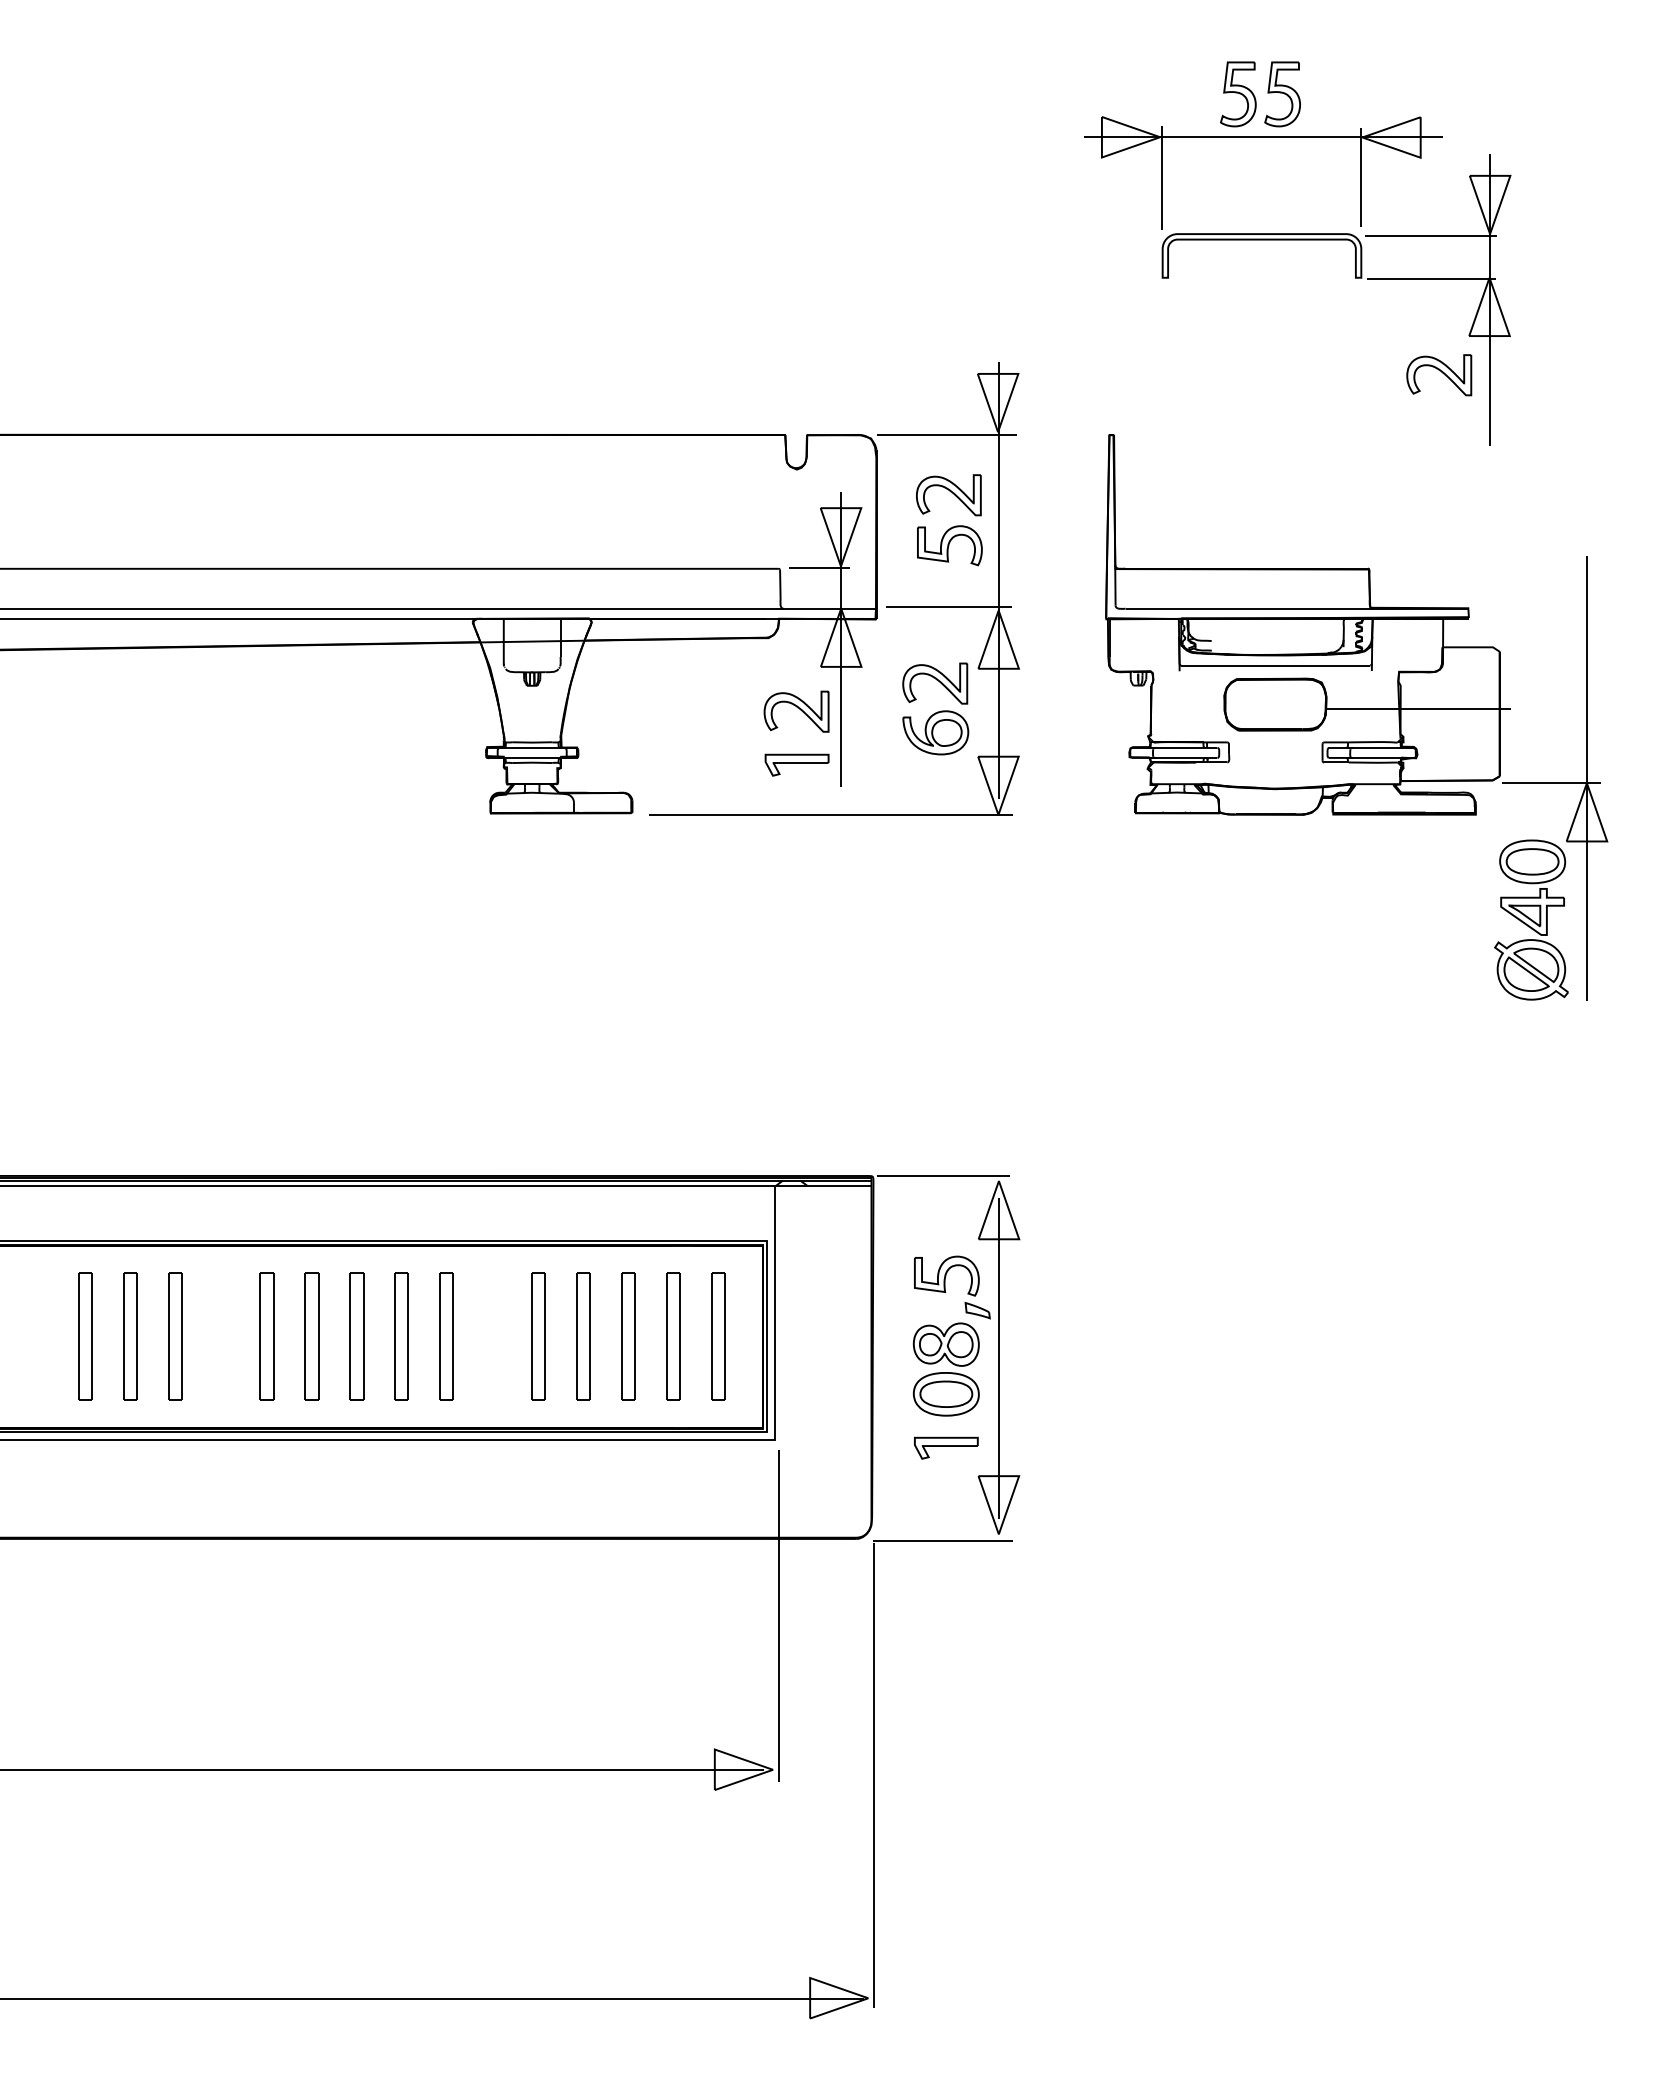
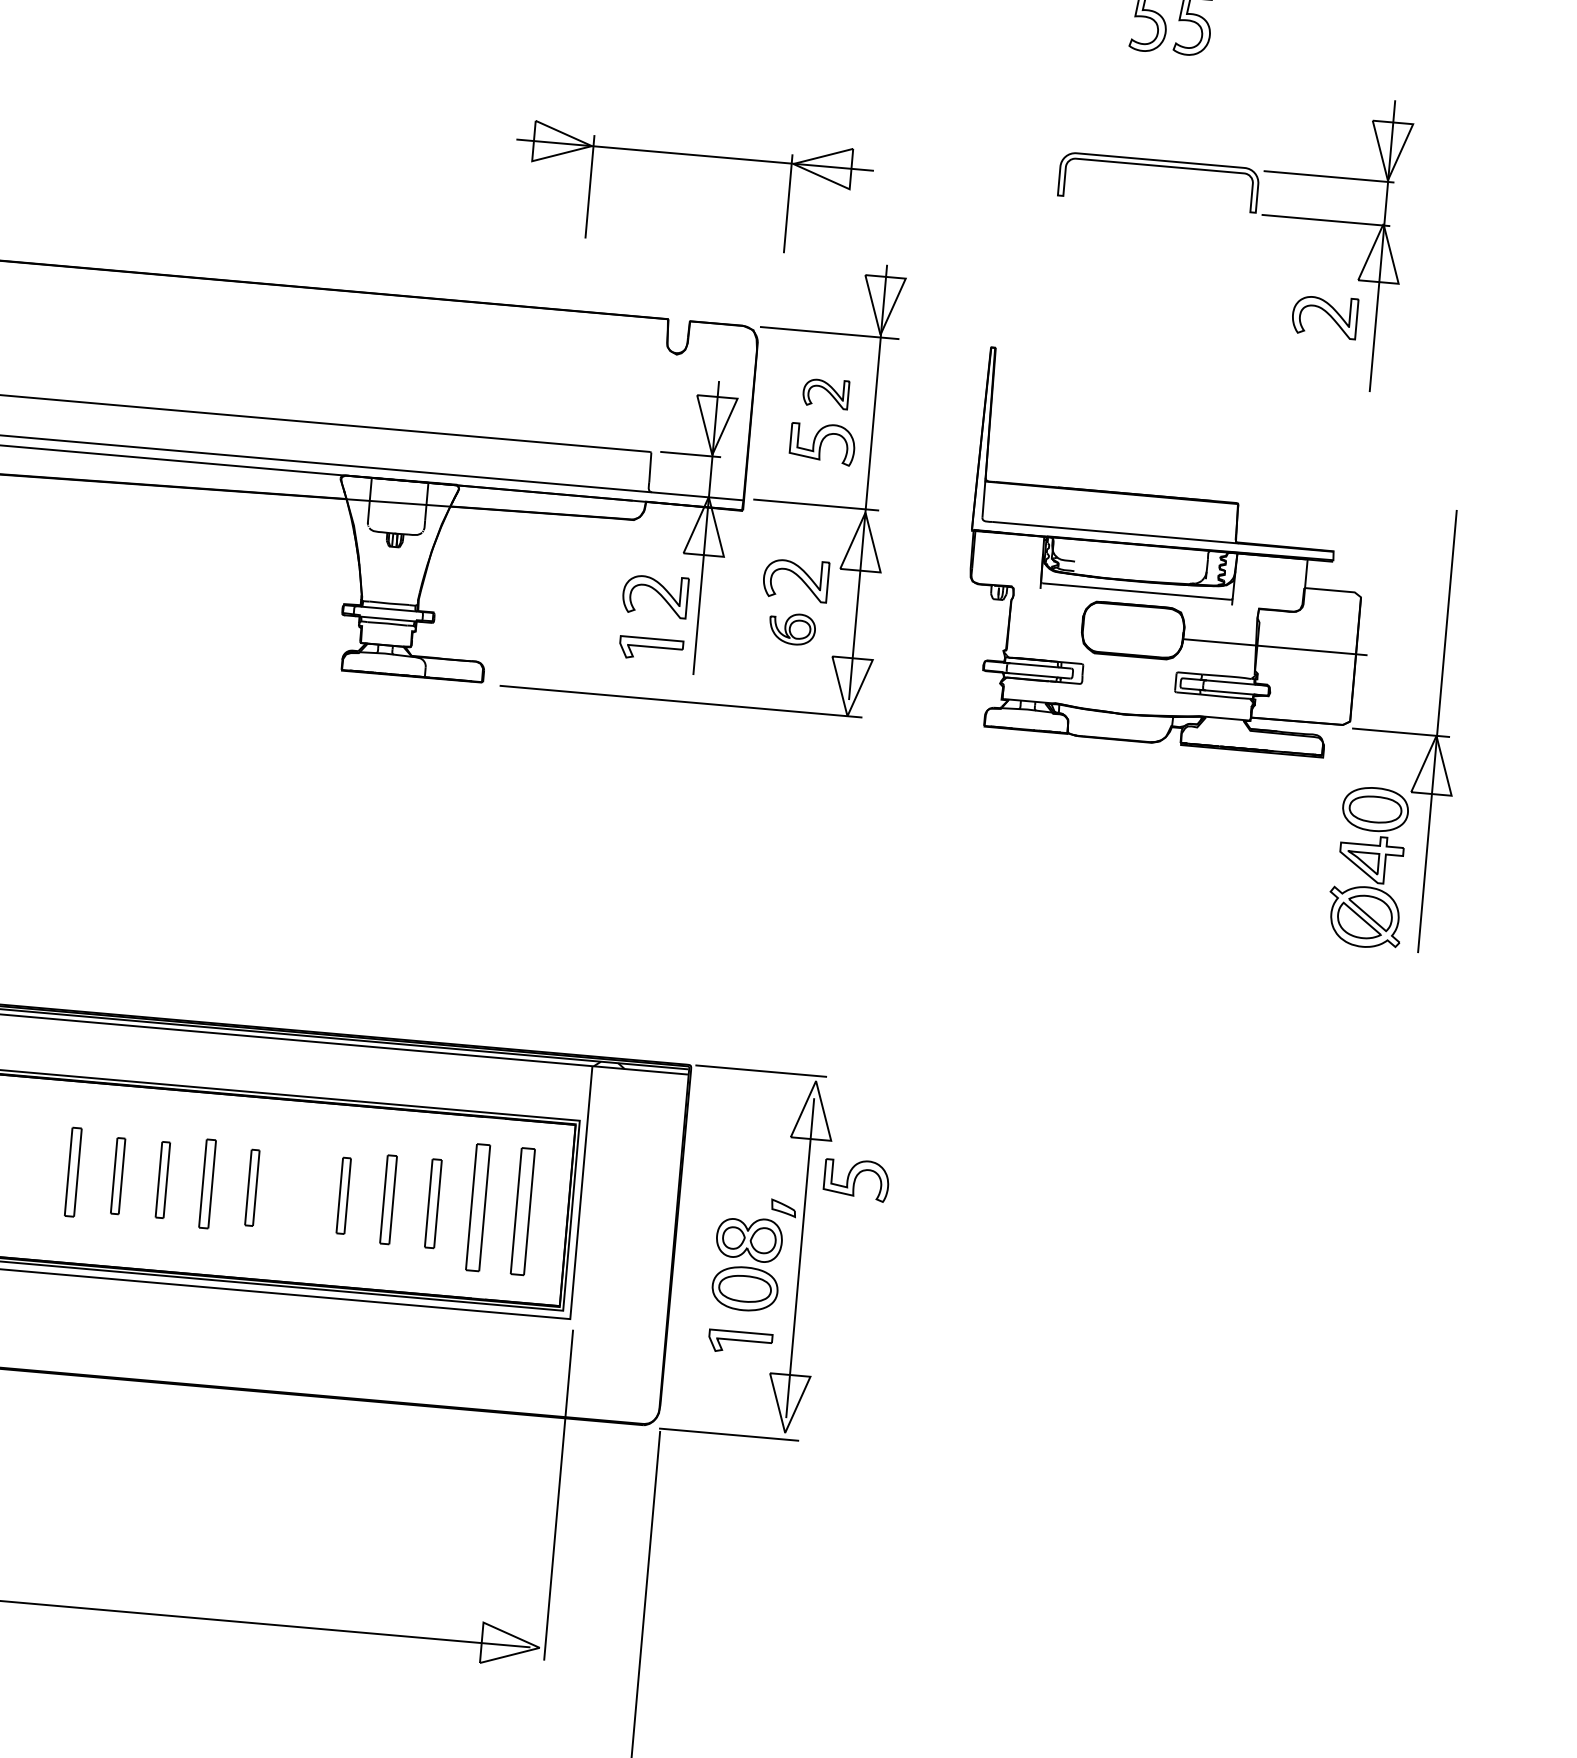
part: (1263, 137) -> (694, 155), moved
part: (948, 495) -> (825, 393), size x0.7
part: (935, 732) -> (791, 628), size x0.7
part: (946, 1275) -> (856, 1179), moved
part: (266, 1336) -> (72, 1172), size x0.7
part: (311, 1336) -> (117, 1175), size x0.6
part: (356, 1336) -> (162, 1179), size x0.6
part: (401, 1336) -> (207, 1183), size x0.7
part: (446, 1336) -> (252, 1187), size x0.6
part: (538, 1336) -> (343, 1195), size x0.6
part: (583, 1336) -> (388, 1199), size x0.7
part: (628, 1336) -> (433, 1203), size x0.7

